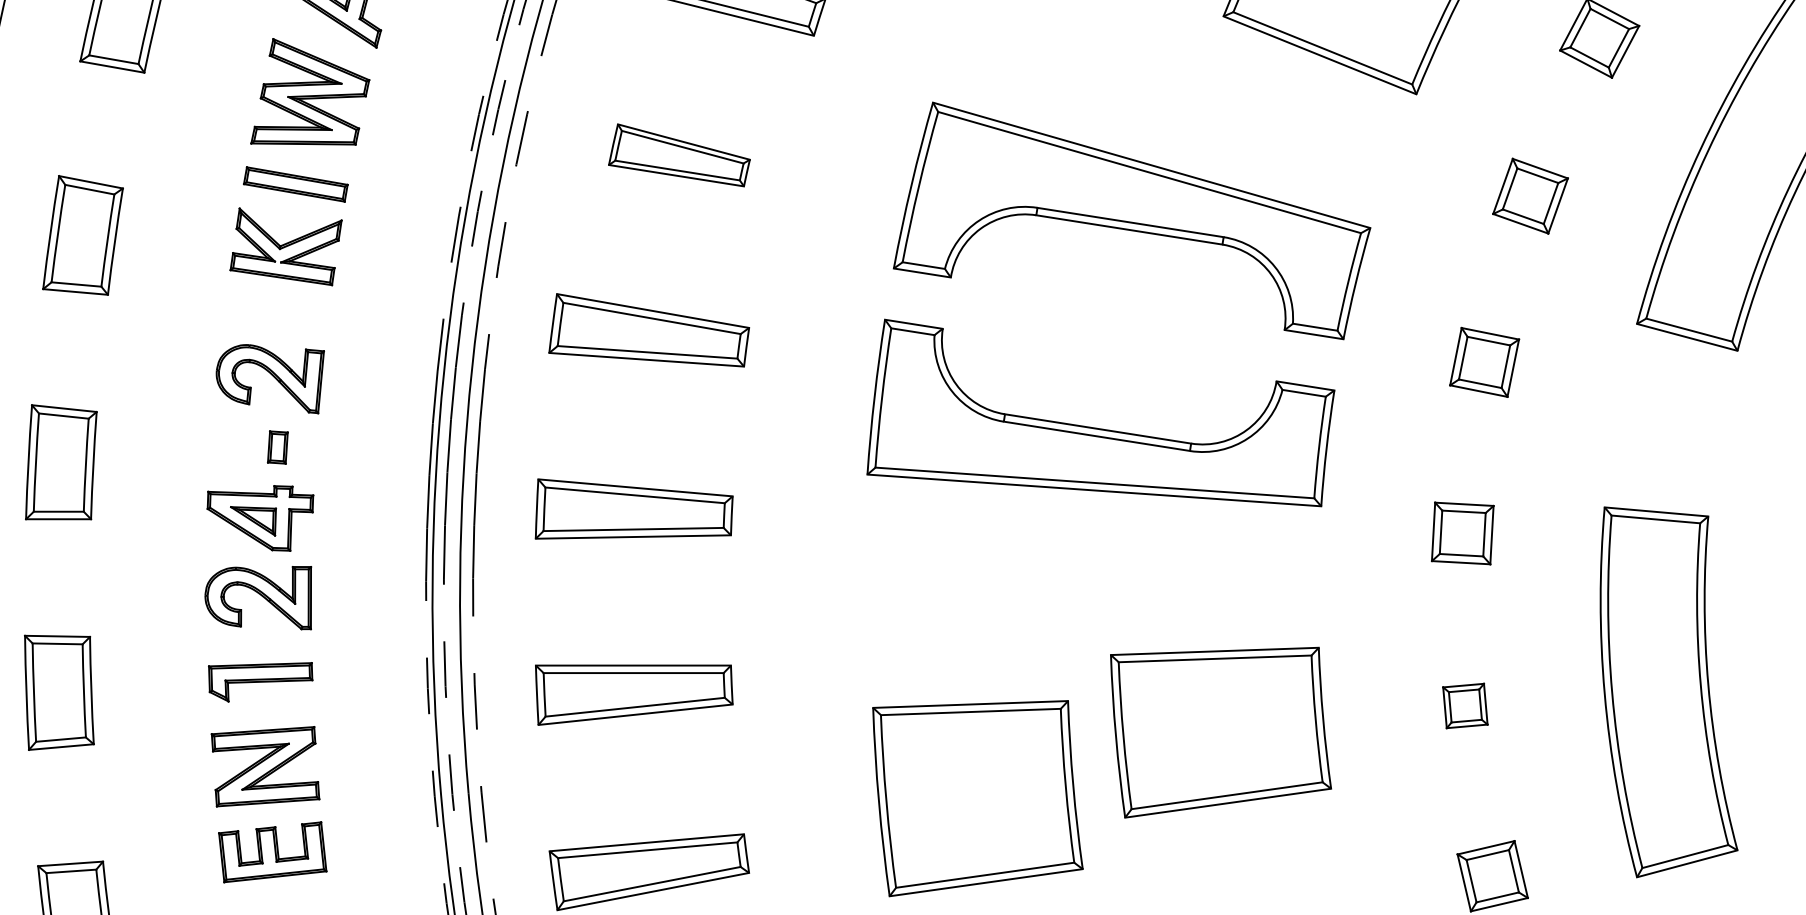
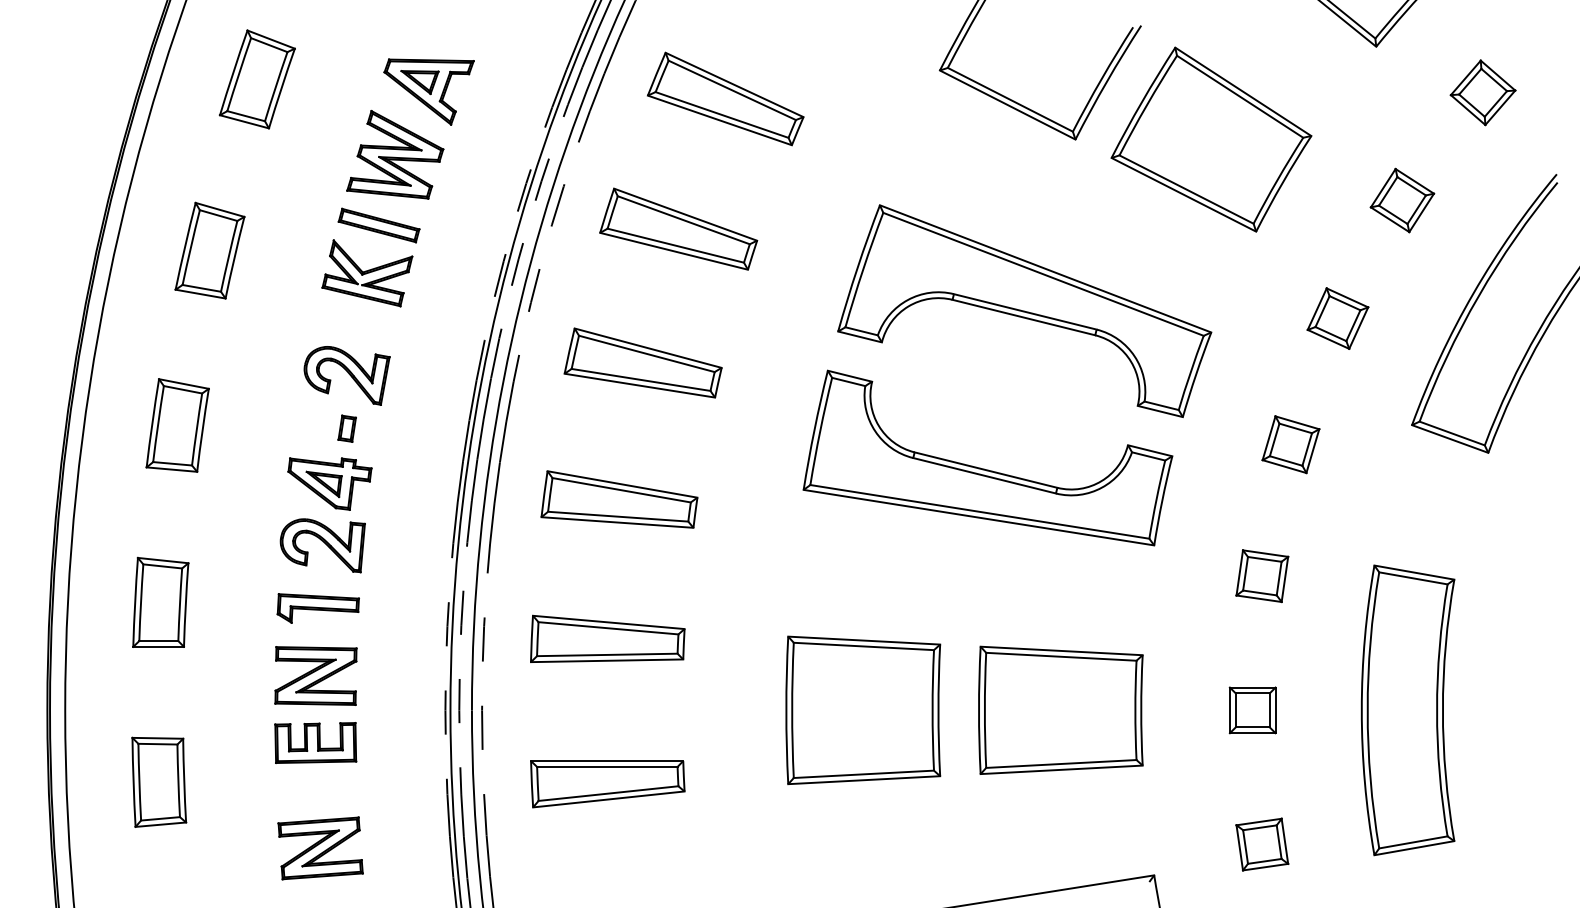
part: (678, 154) -> (678, 228), size x1.43
part: (1465, 706) -> (1252, 710), size x1.43
part: (977, 792) -> (863, 709), moved

